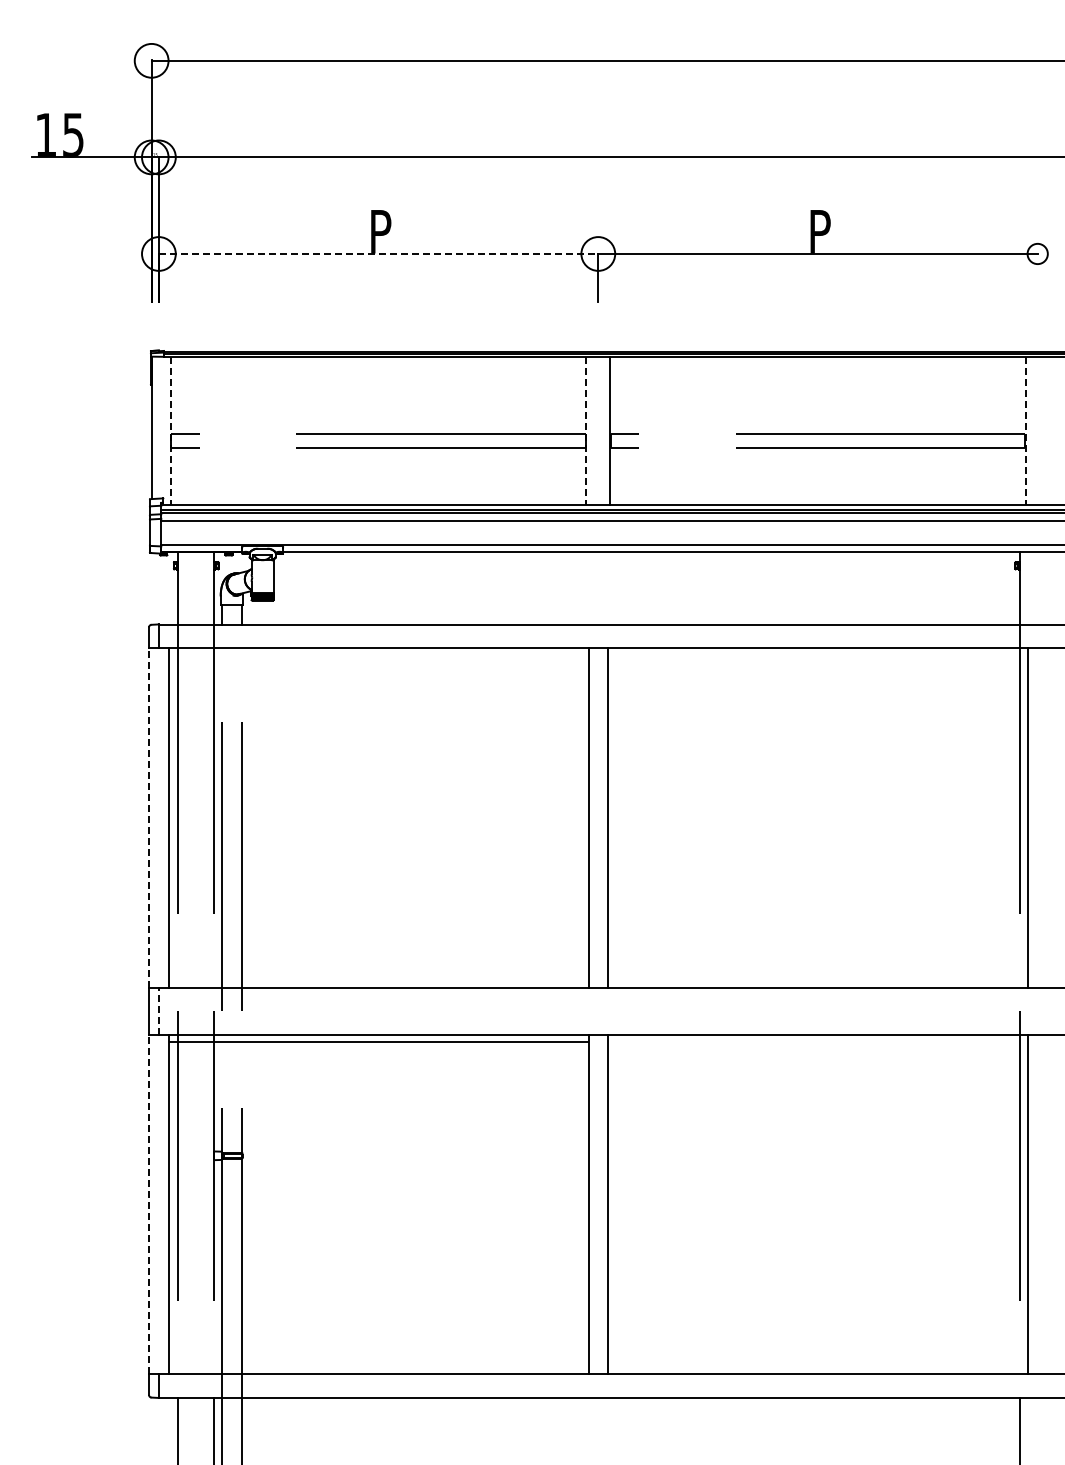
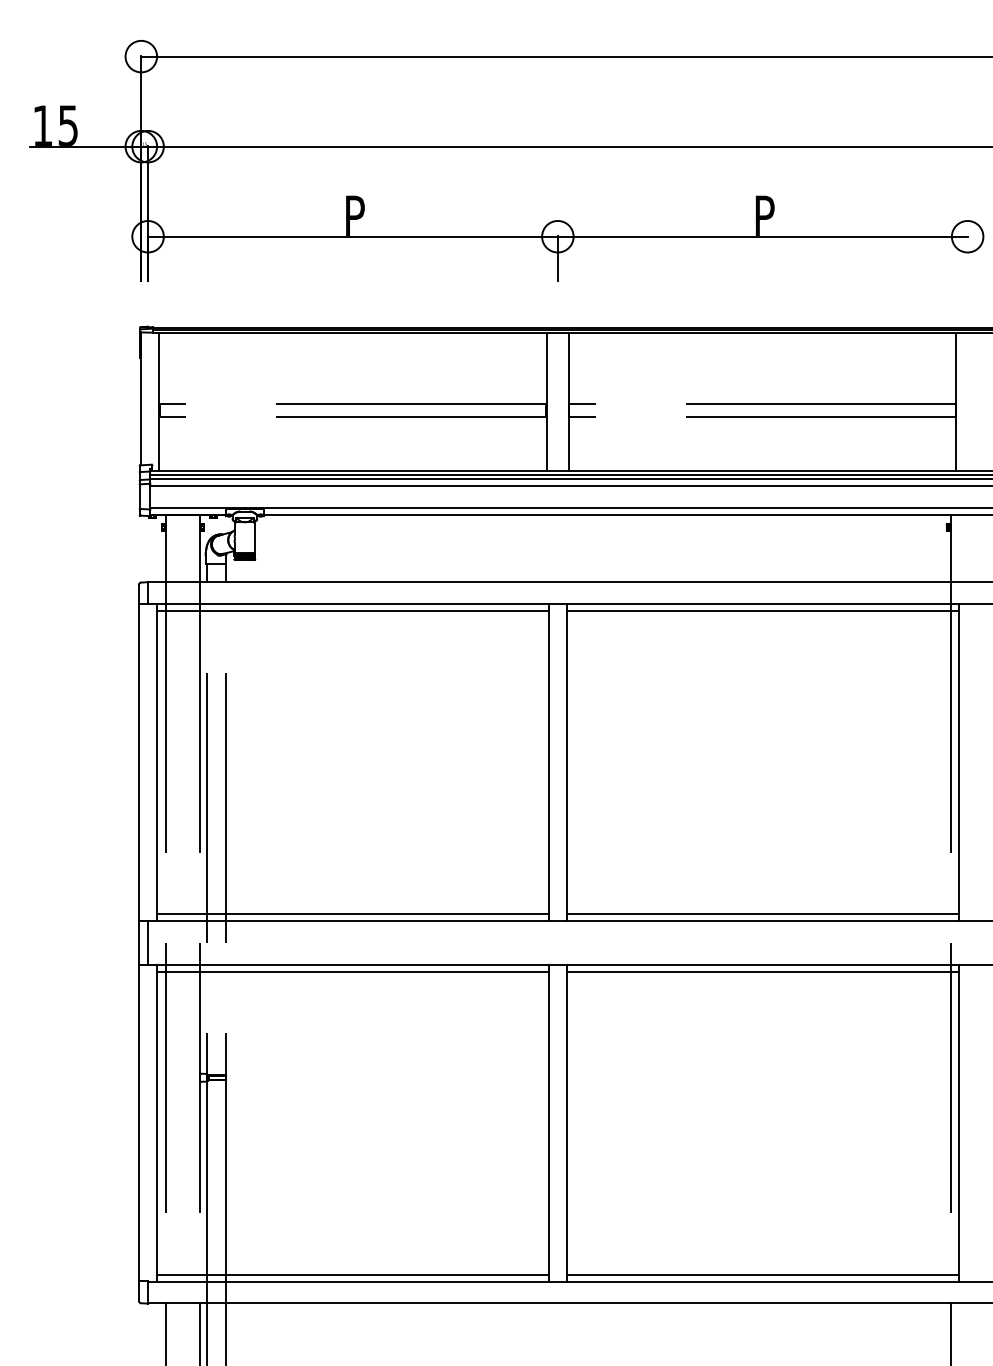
line: (378, 253) -> (352, 236), dashed -> solid
circle: (1037, 253) -> (967, 236), size x1.67
line: (170, 431) -> (158, 402), dashed -> solid
line: (586, 431) -> (546, 402), dashed -> solid
line: (1025, 431) -> (956, 402), dashed -> solid
line: (378, 655) -> (352, 611), added
line: (817, 655) -> (762, 611), added
line: (149, 817) -> (139, 762), dashed -> solid
line: (378, 980) -> (352, 914), added
line: (817, 980) -> (762, 914), added
line: (158, 1011) -> (147, 943), dashed -> solid
line: (817, 1042) -> (762, 972), added
line: (149, 1204) -> (139, 1123), dashed -> solid
line: (378, 1366) -> (352, 1274), added
line: (817, 1366) -> (762, 1274), added

